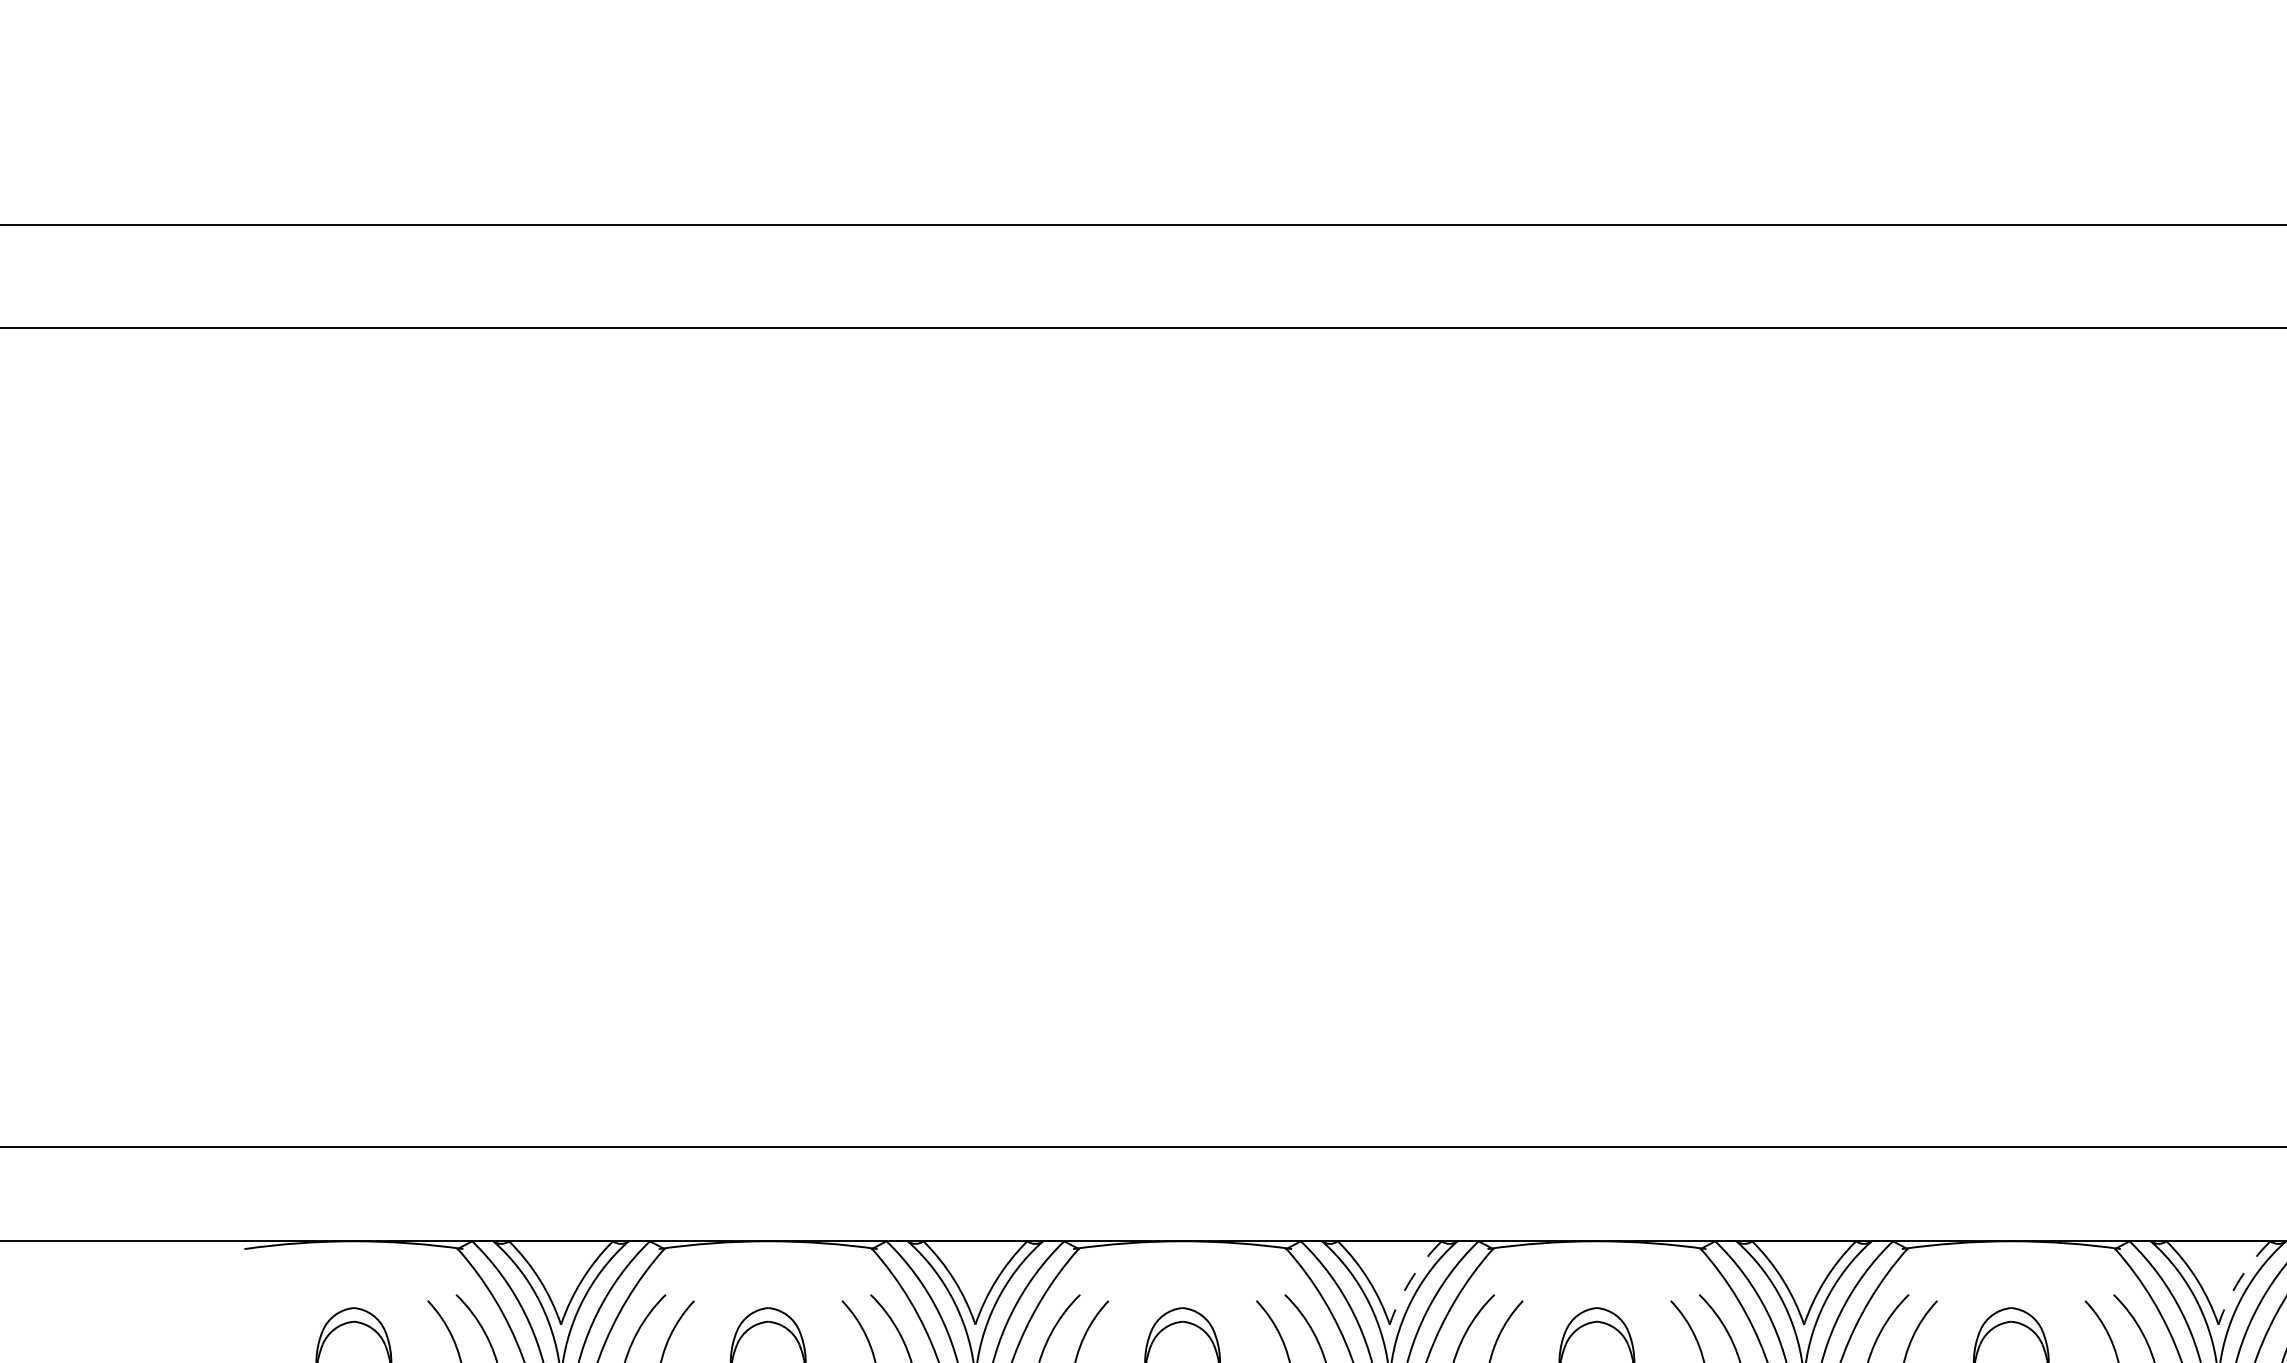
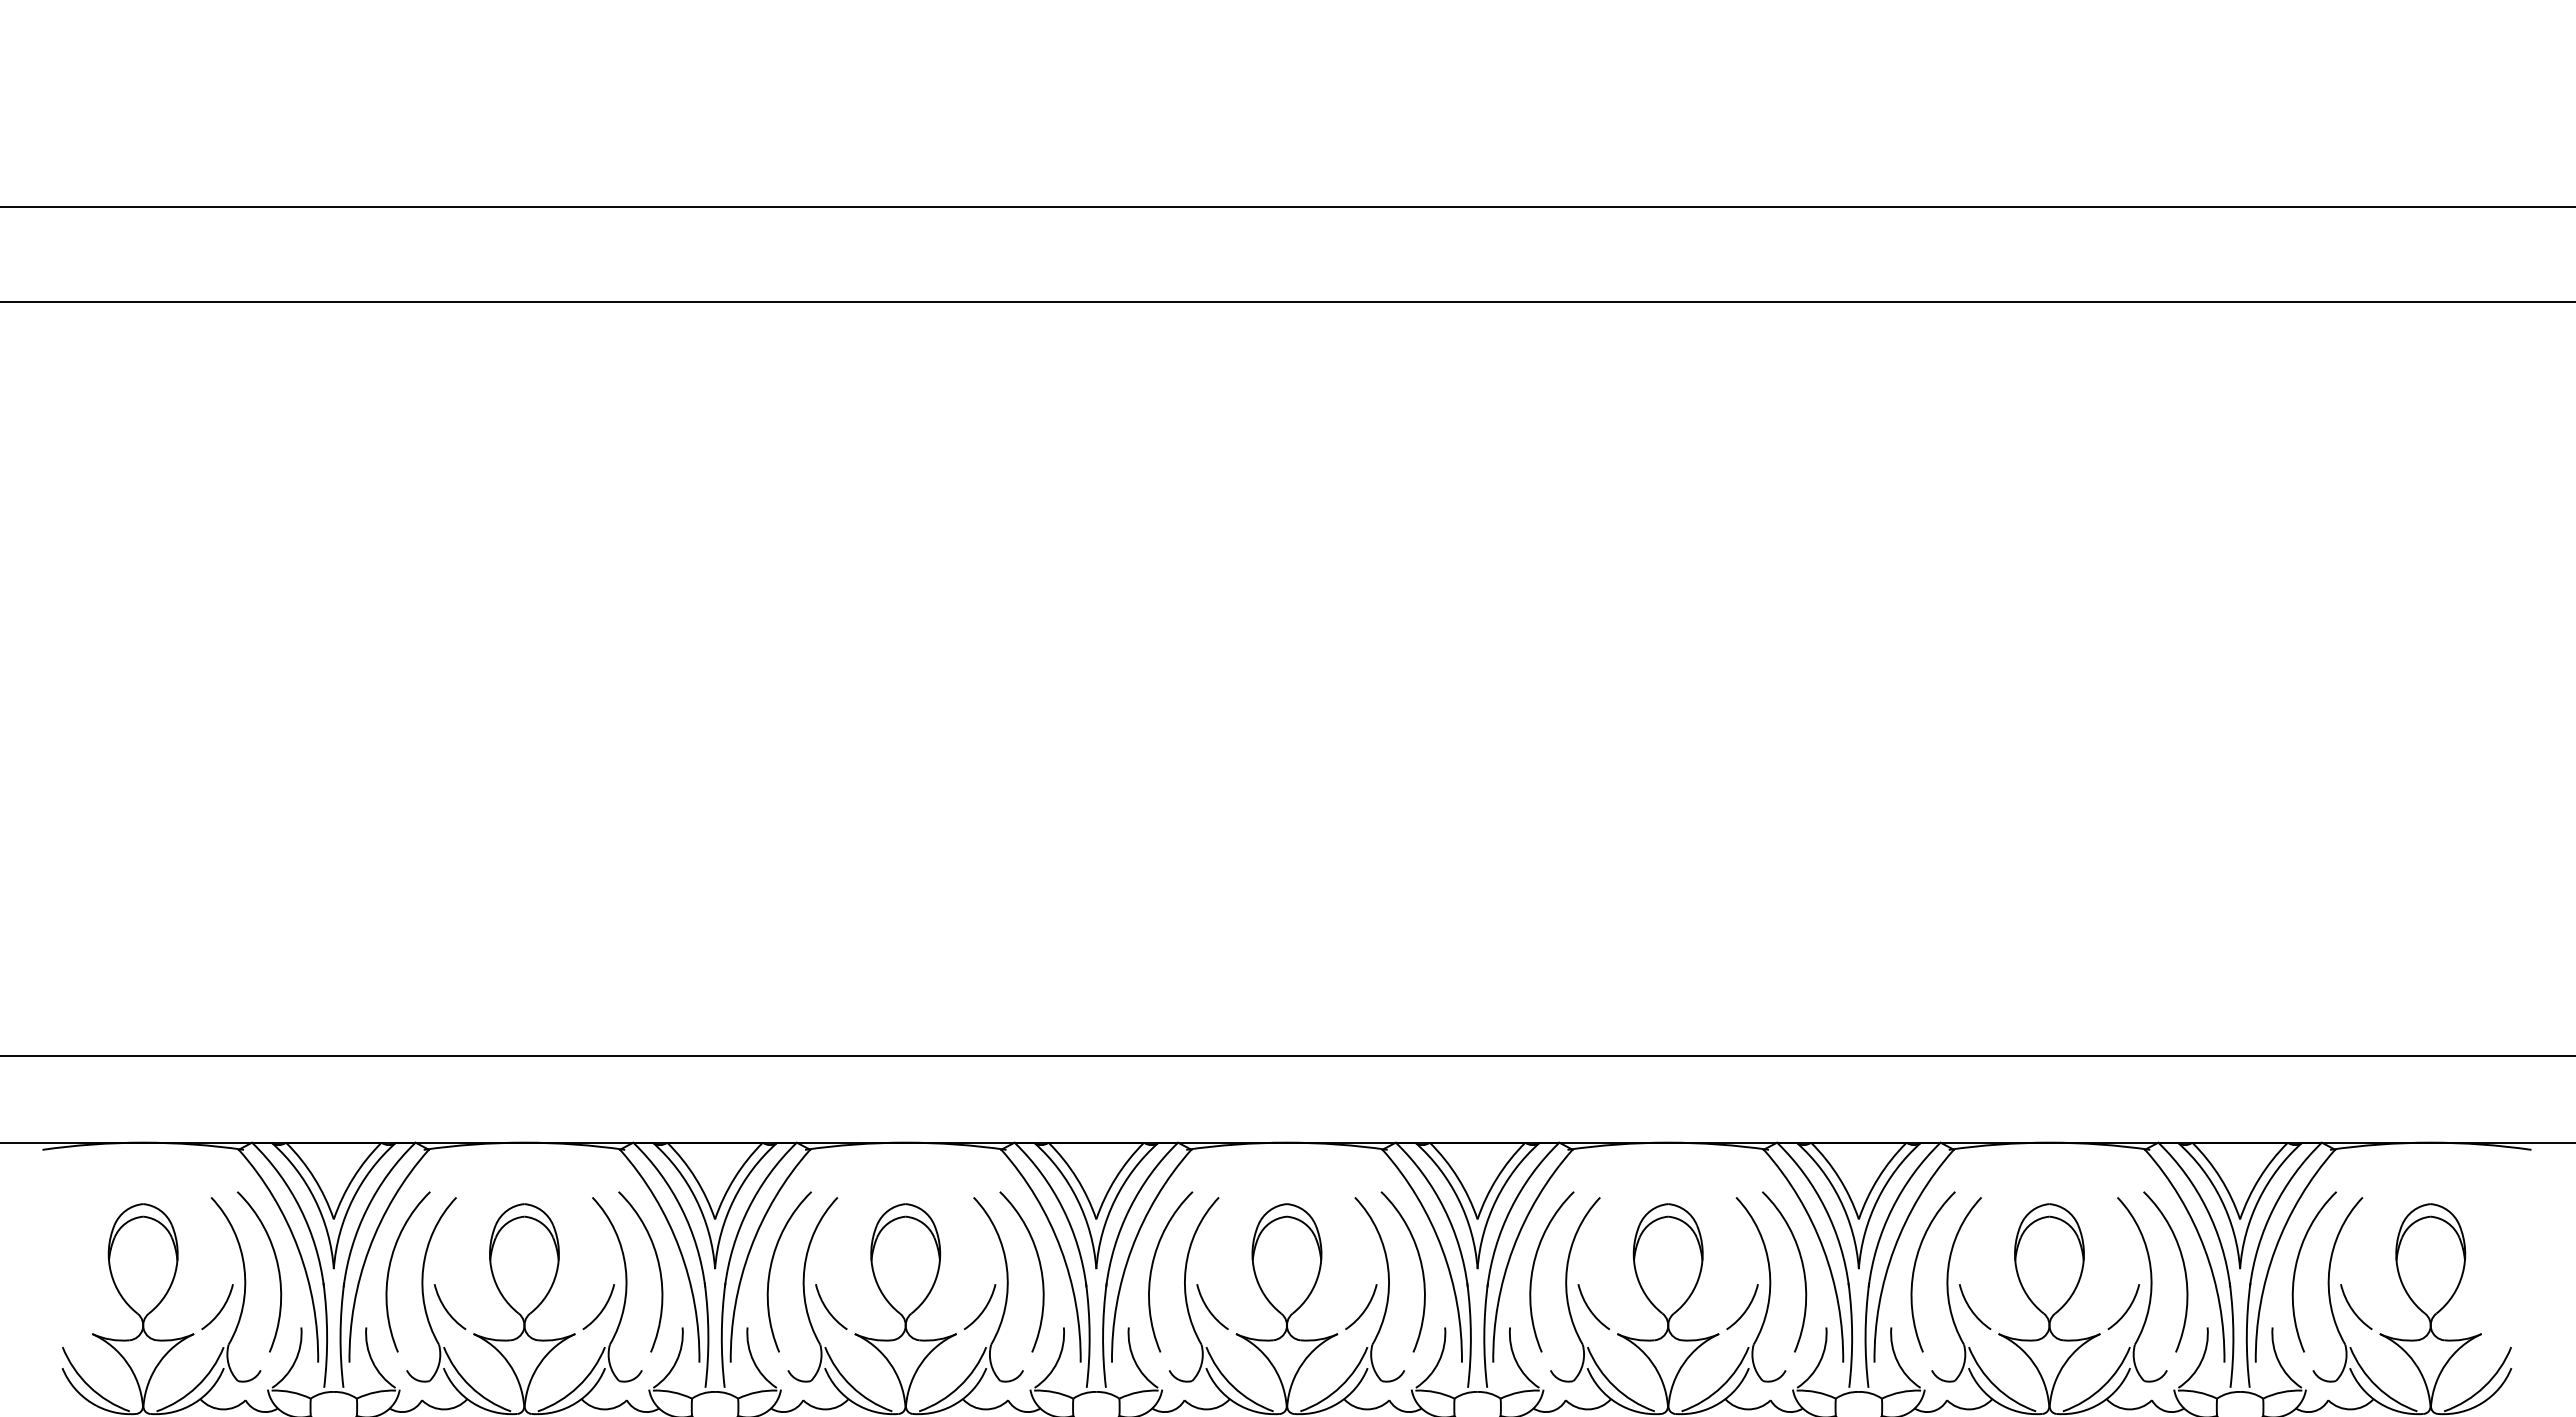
arc: (1410, 1280) -> (1115, 1178), dashed -> solid
arc: (2239, 1280) -> (1878, 1178), dashed -> solid

